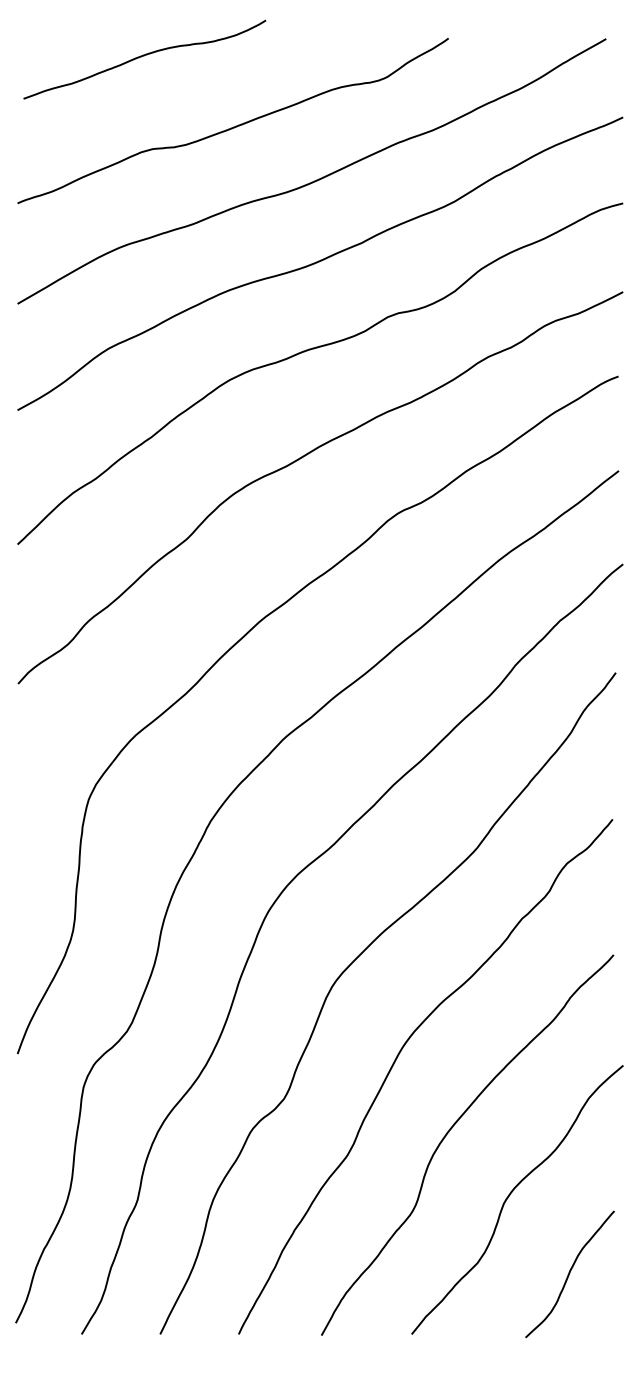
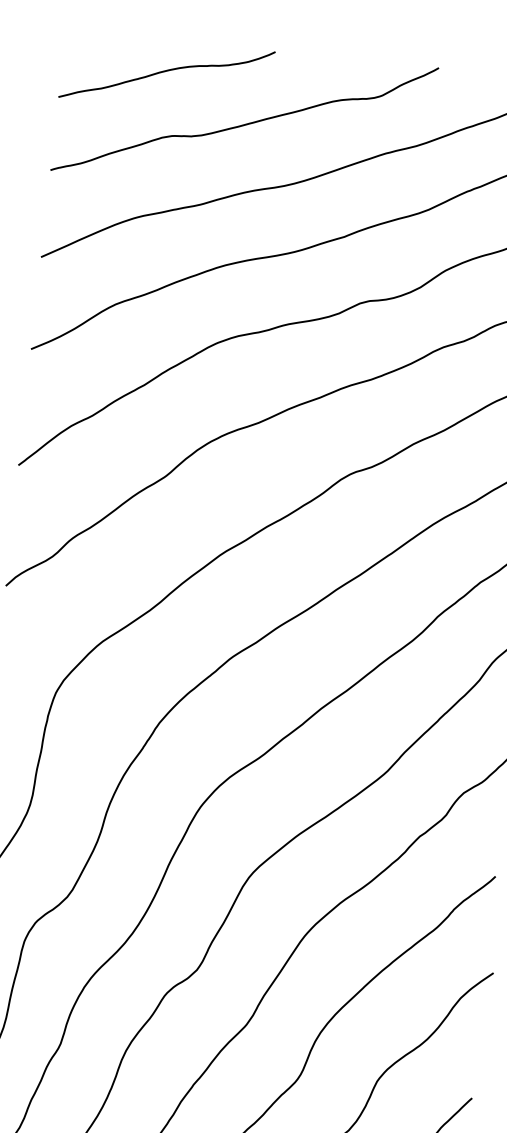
curve: (144, 56) -> (167, 71), moved

